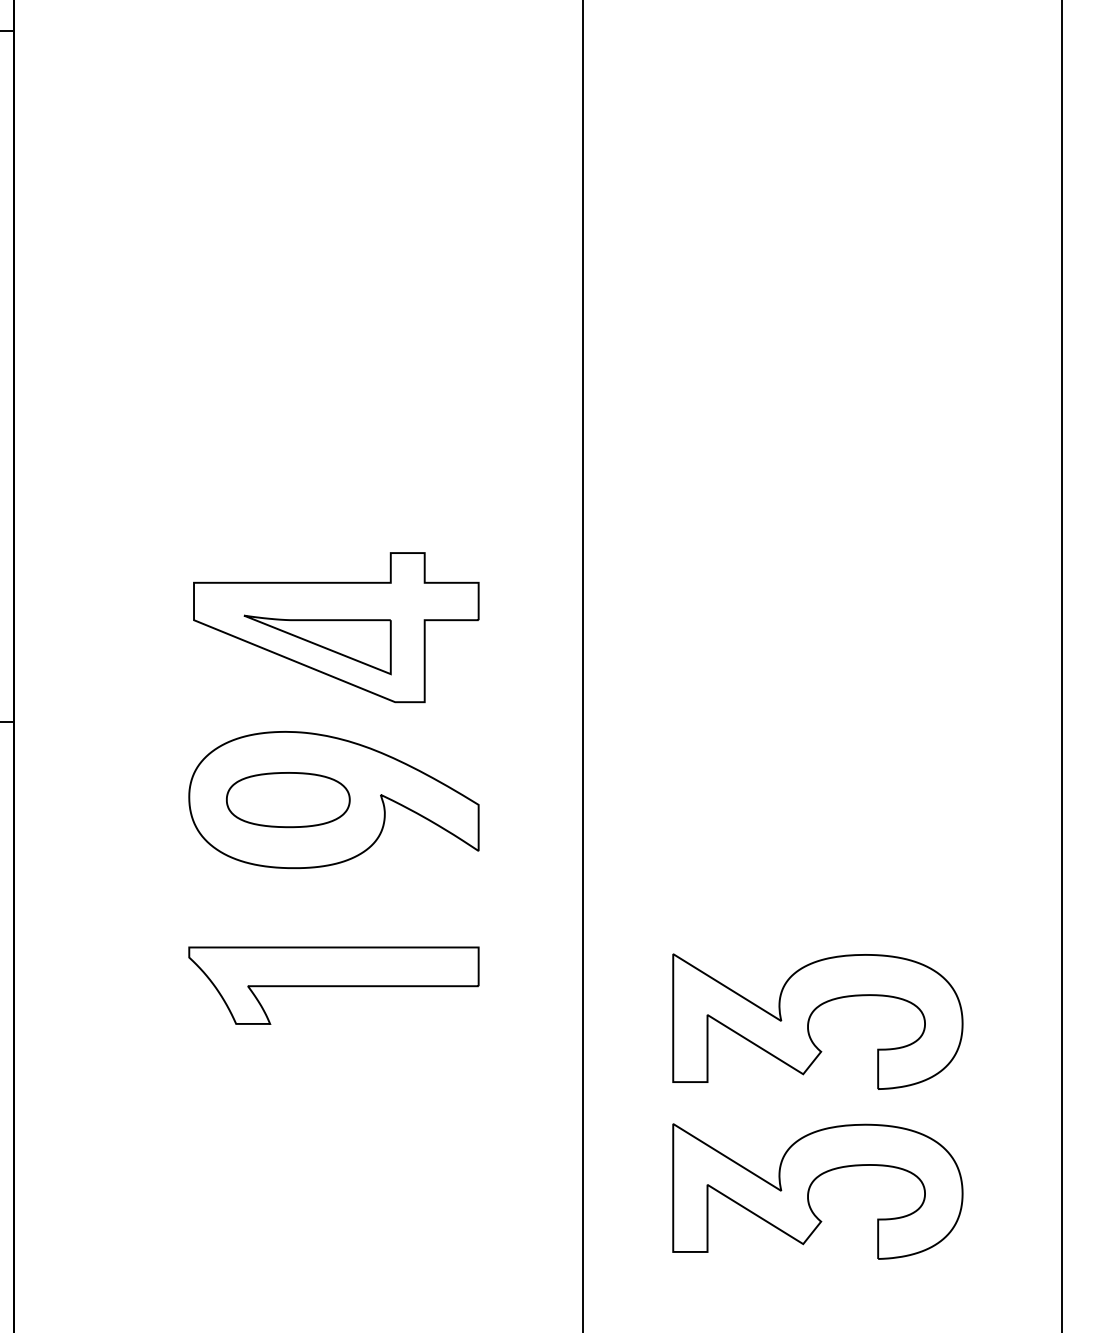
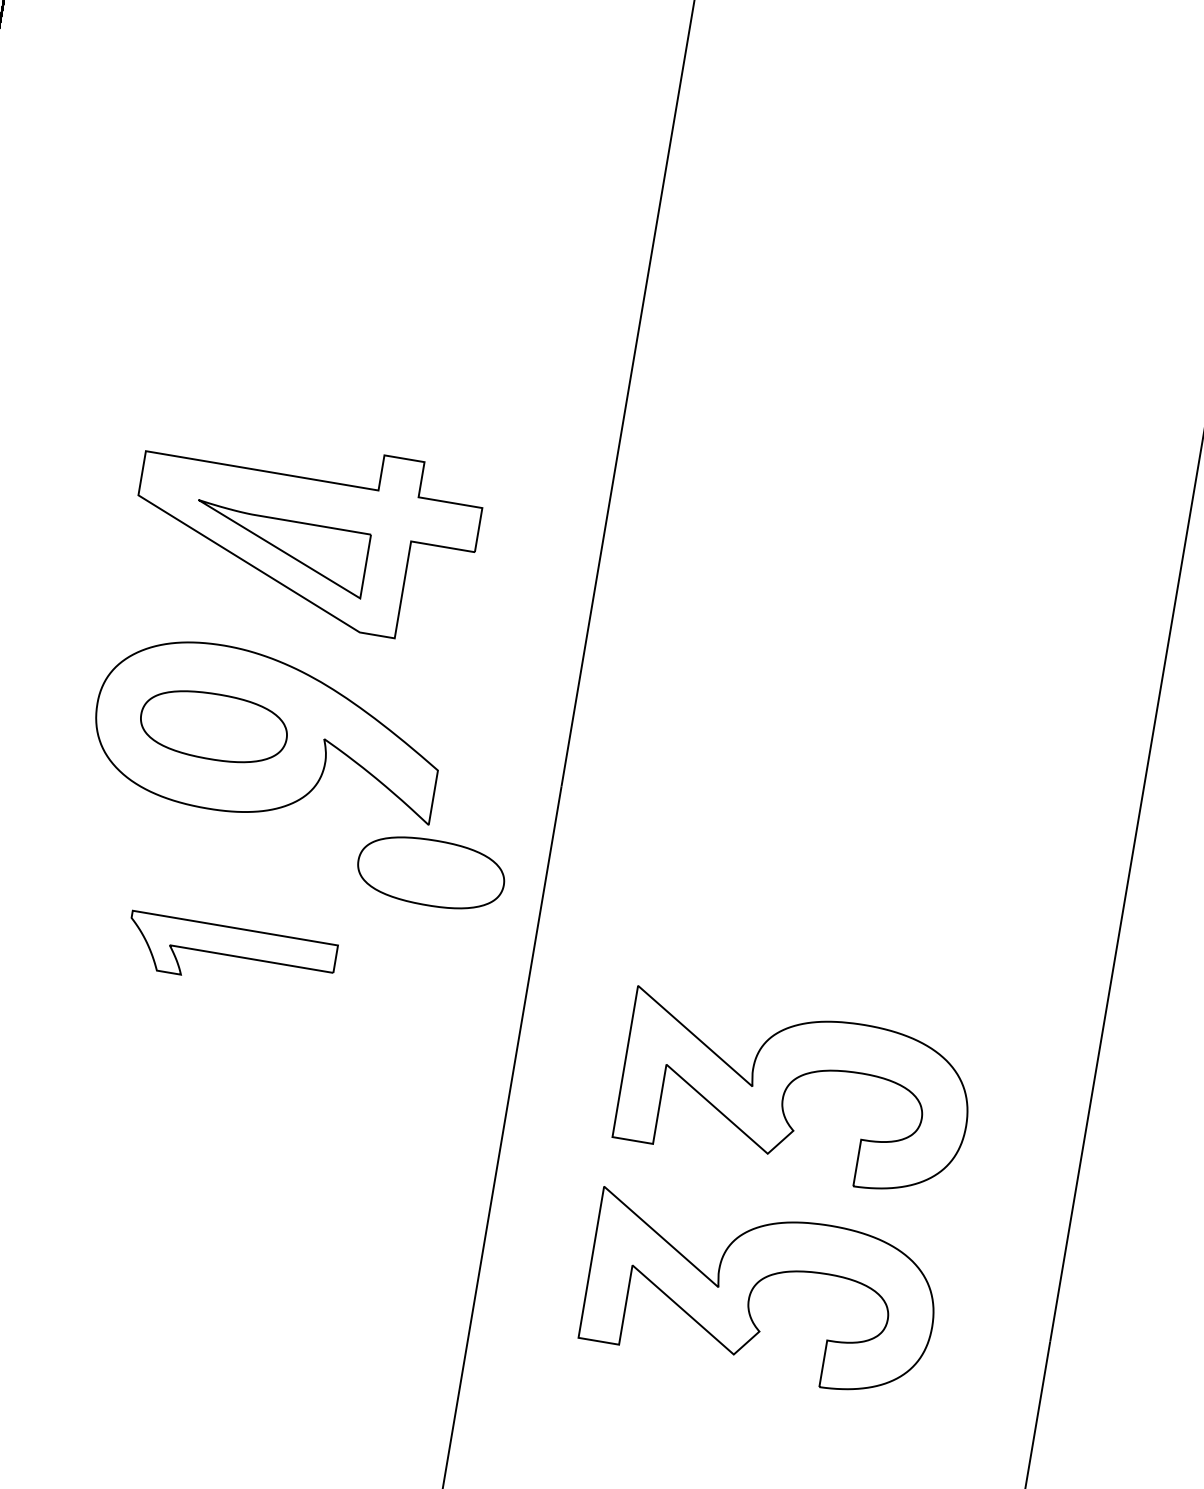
part: (487, 890) -> (431, 873), added
part: (333, 985) -> (230, 954), size x0.6

